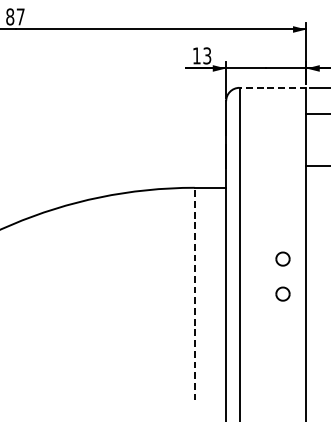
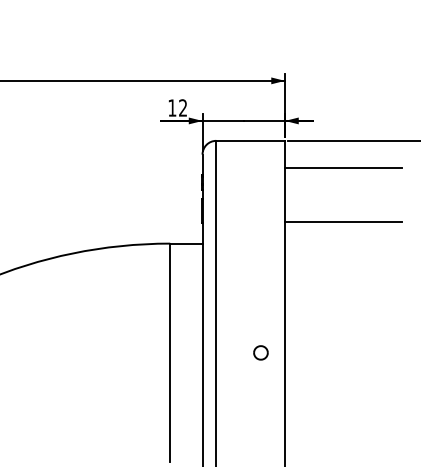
text: (207, 55) -> (183, 107), 13 -> 12
line: (272, 87) -> (250, 140), dashed -> solid
part: (282, 258) -> (260, 316), removed
line: (194, 293) -> (170, 352), dashed -> solid

